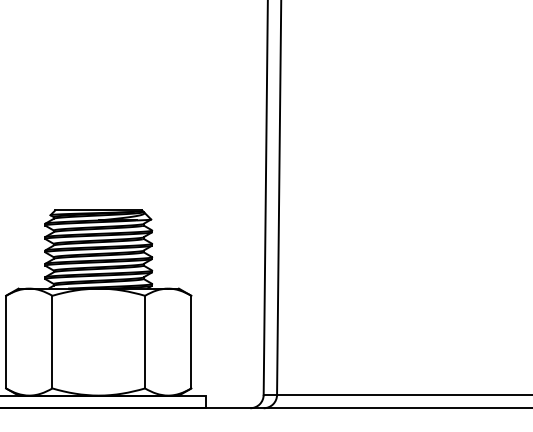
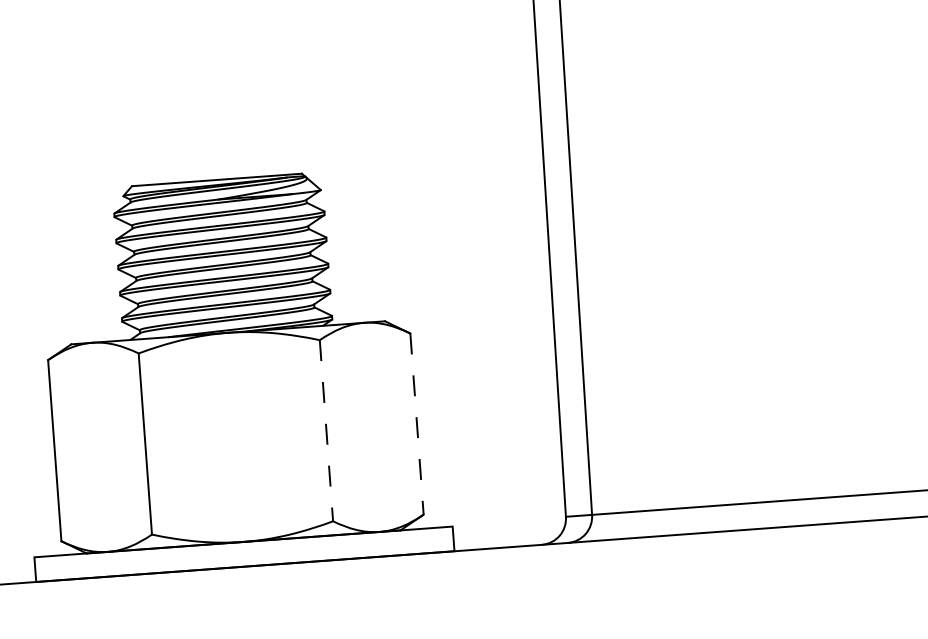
line: (145, 342) -> (327, 431), solid -> dashed
line: (191, 342) -> (417, 424), solid -> dashed

